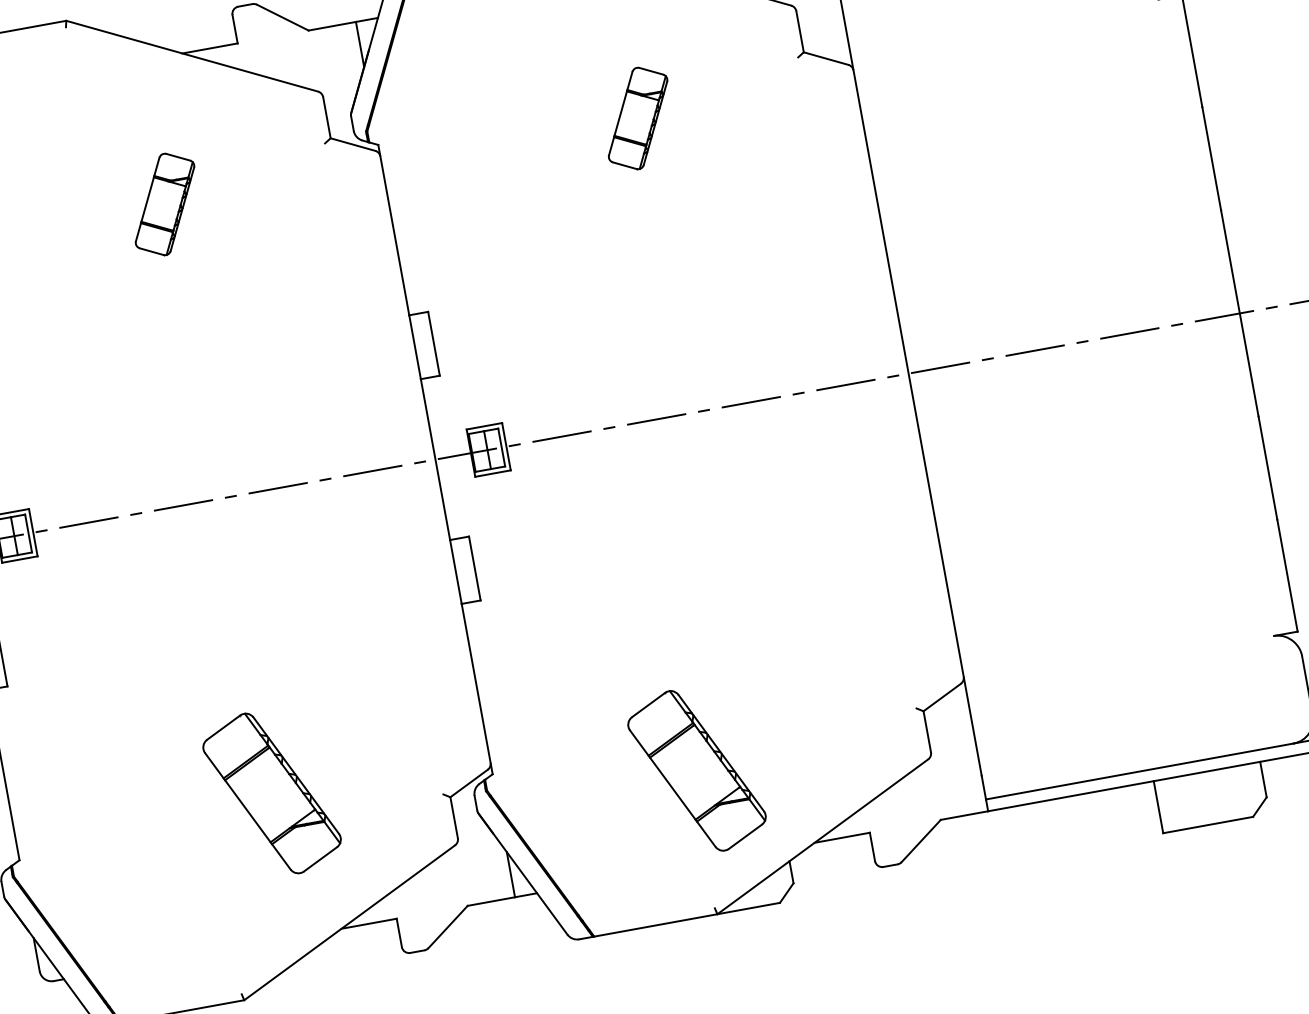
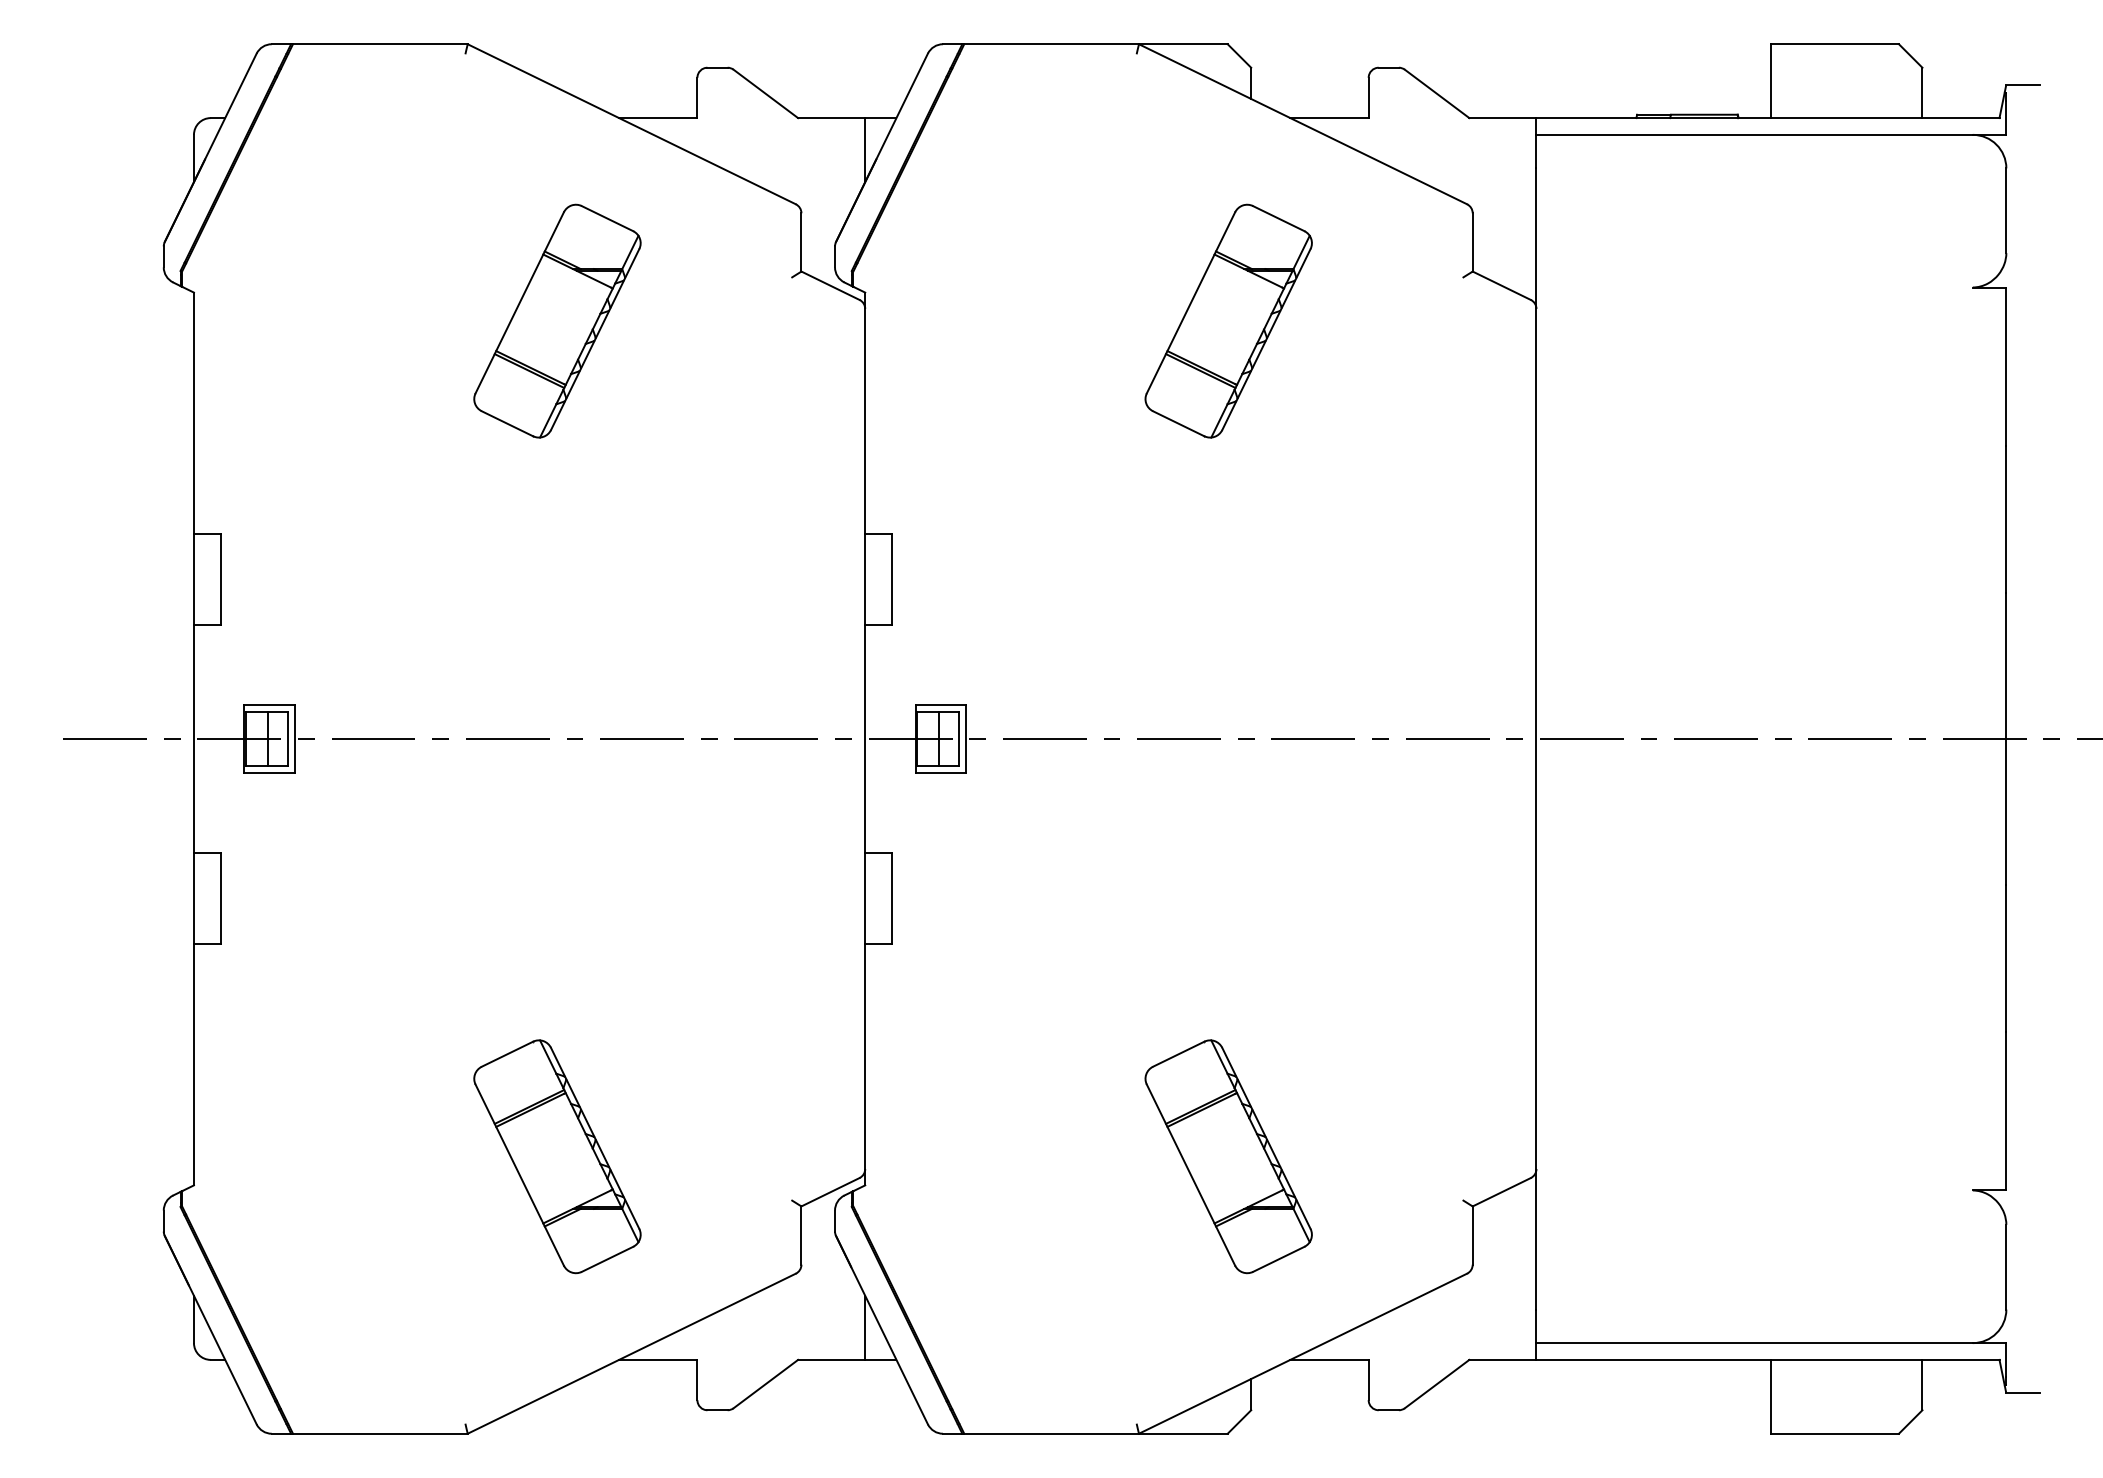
part: (637, 118) -> (1228, 320), size x1.67
part: (164, 204) -> (557, 320), size x1.67
part: (696, 770) -> (1228, 1156), moved

